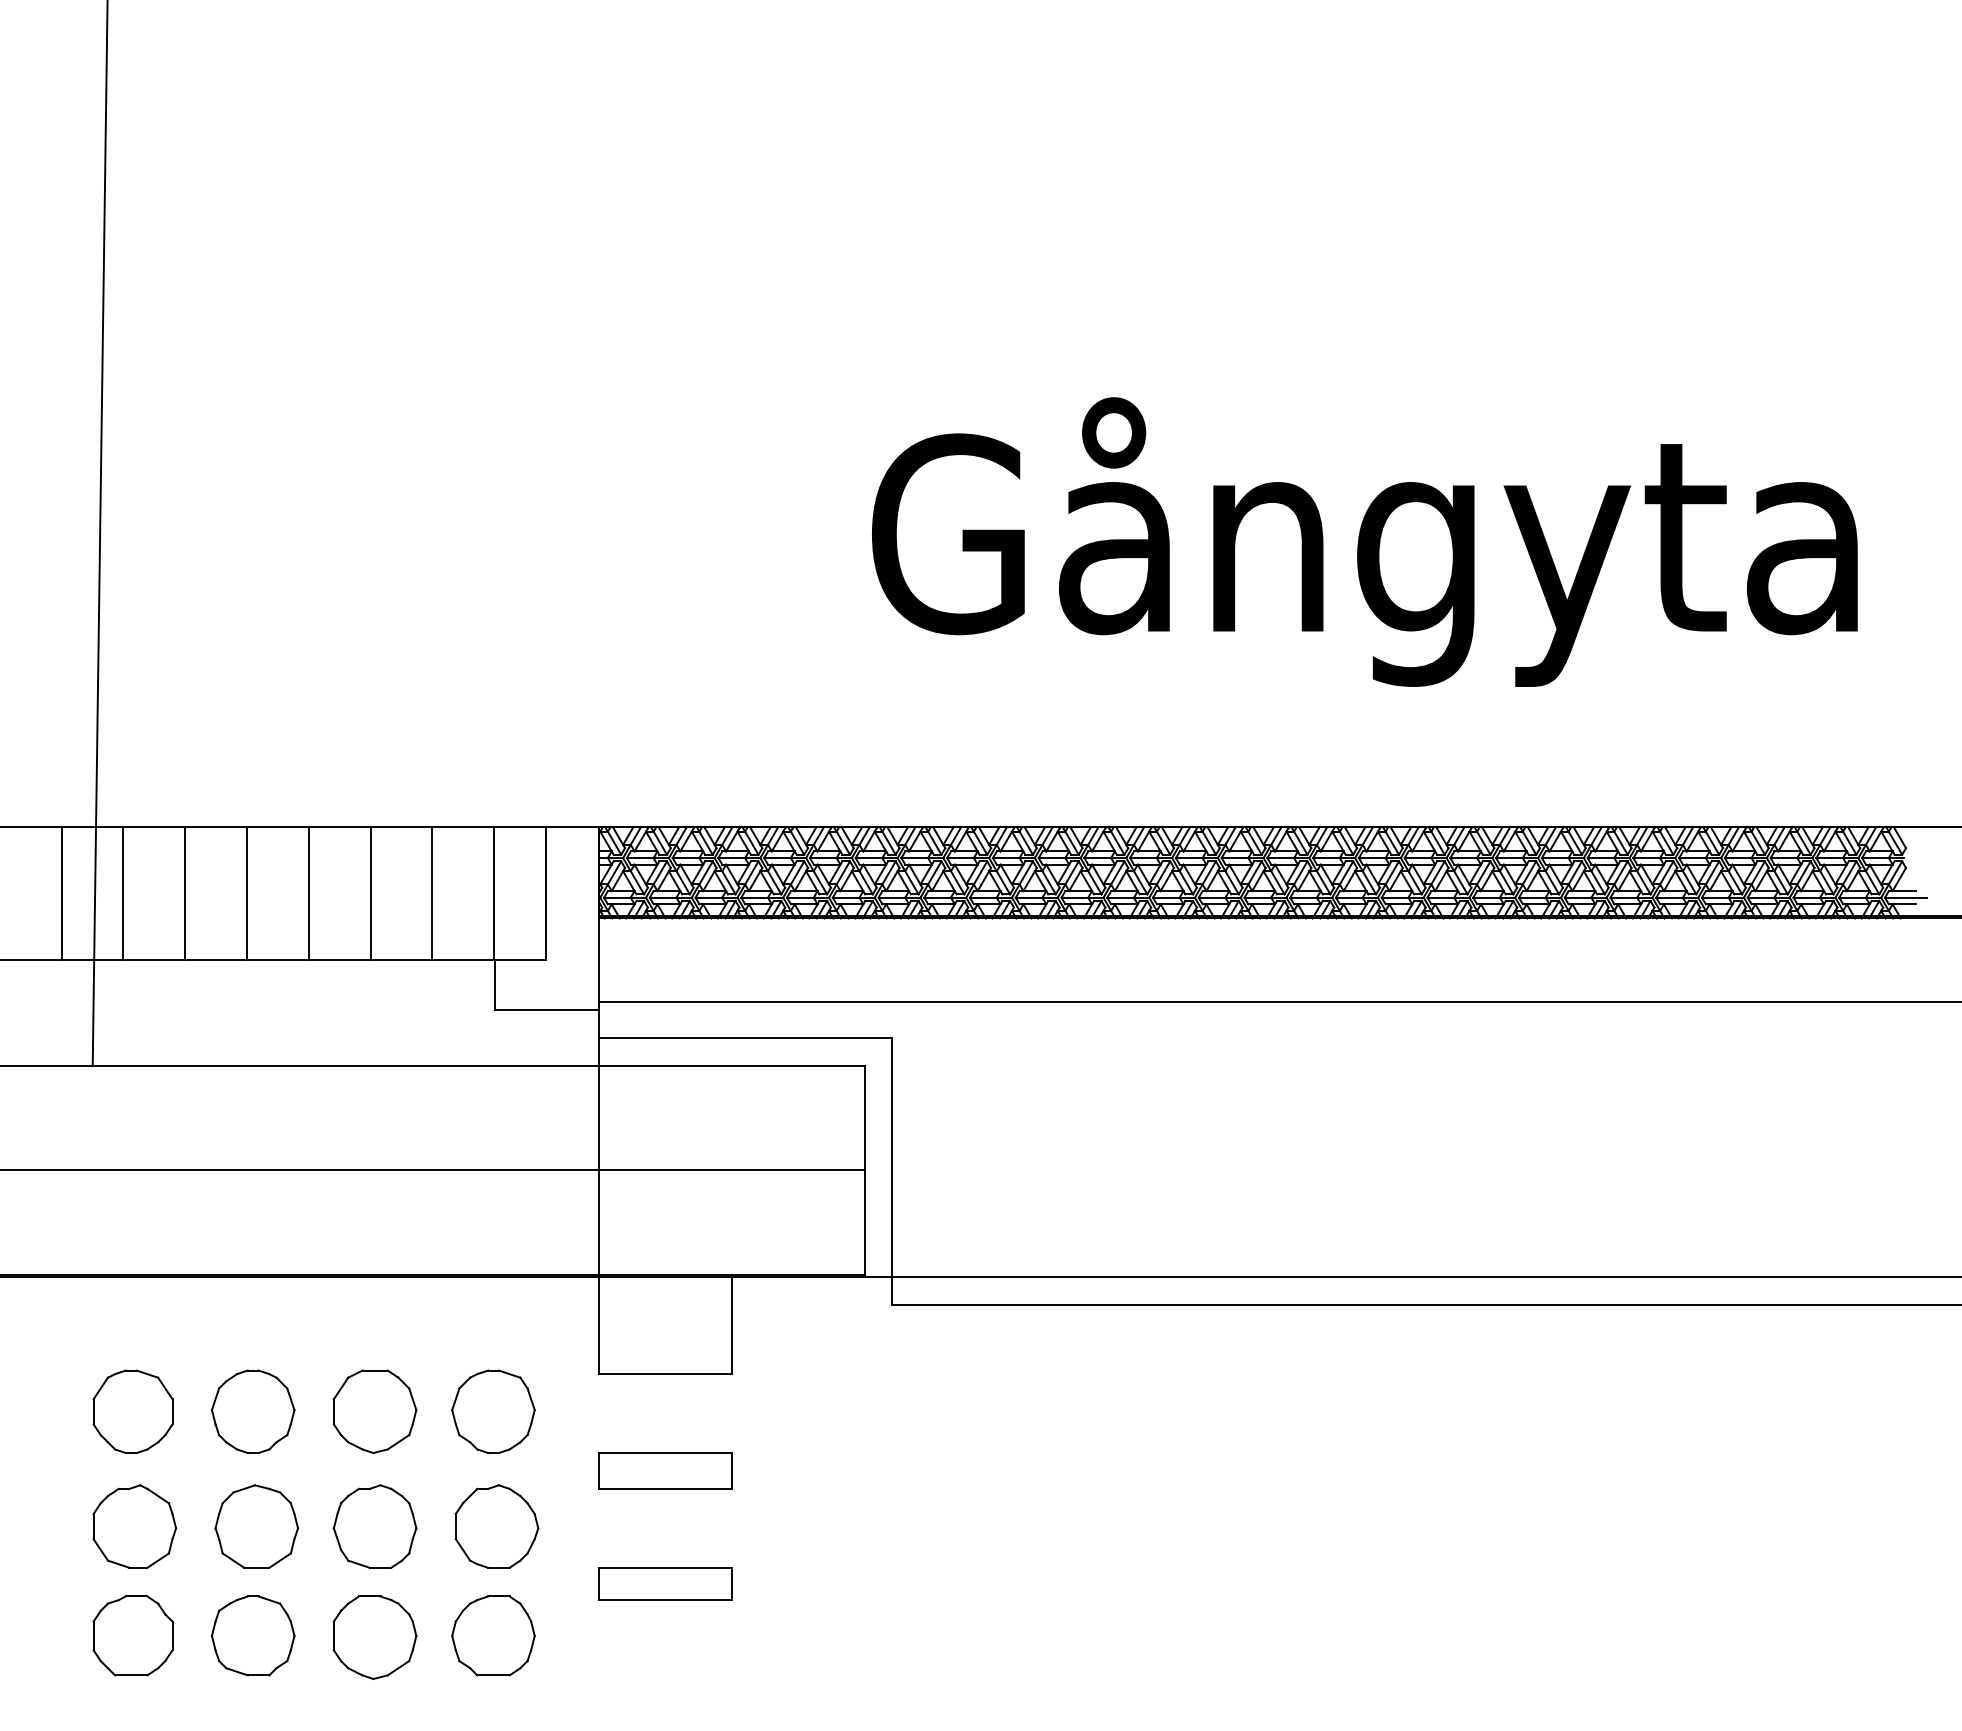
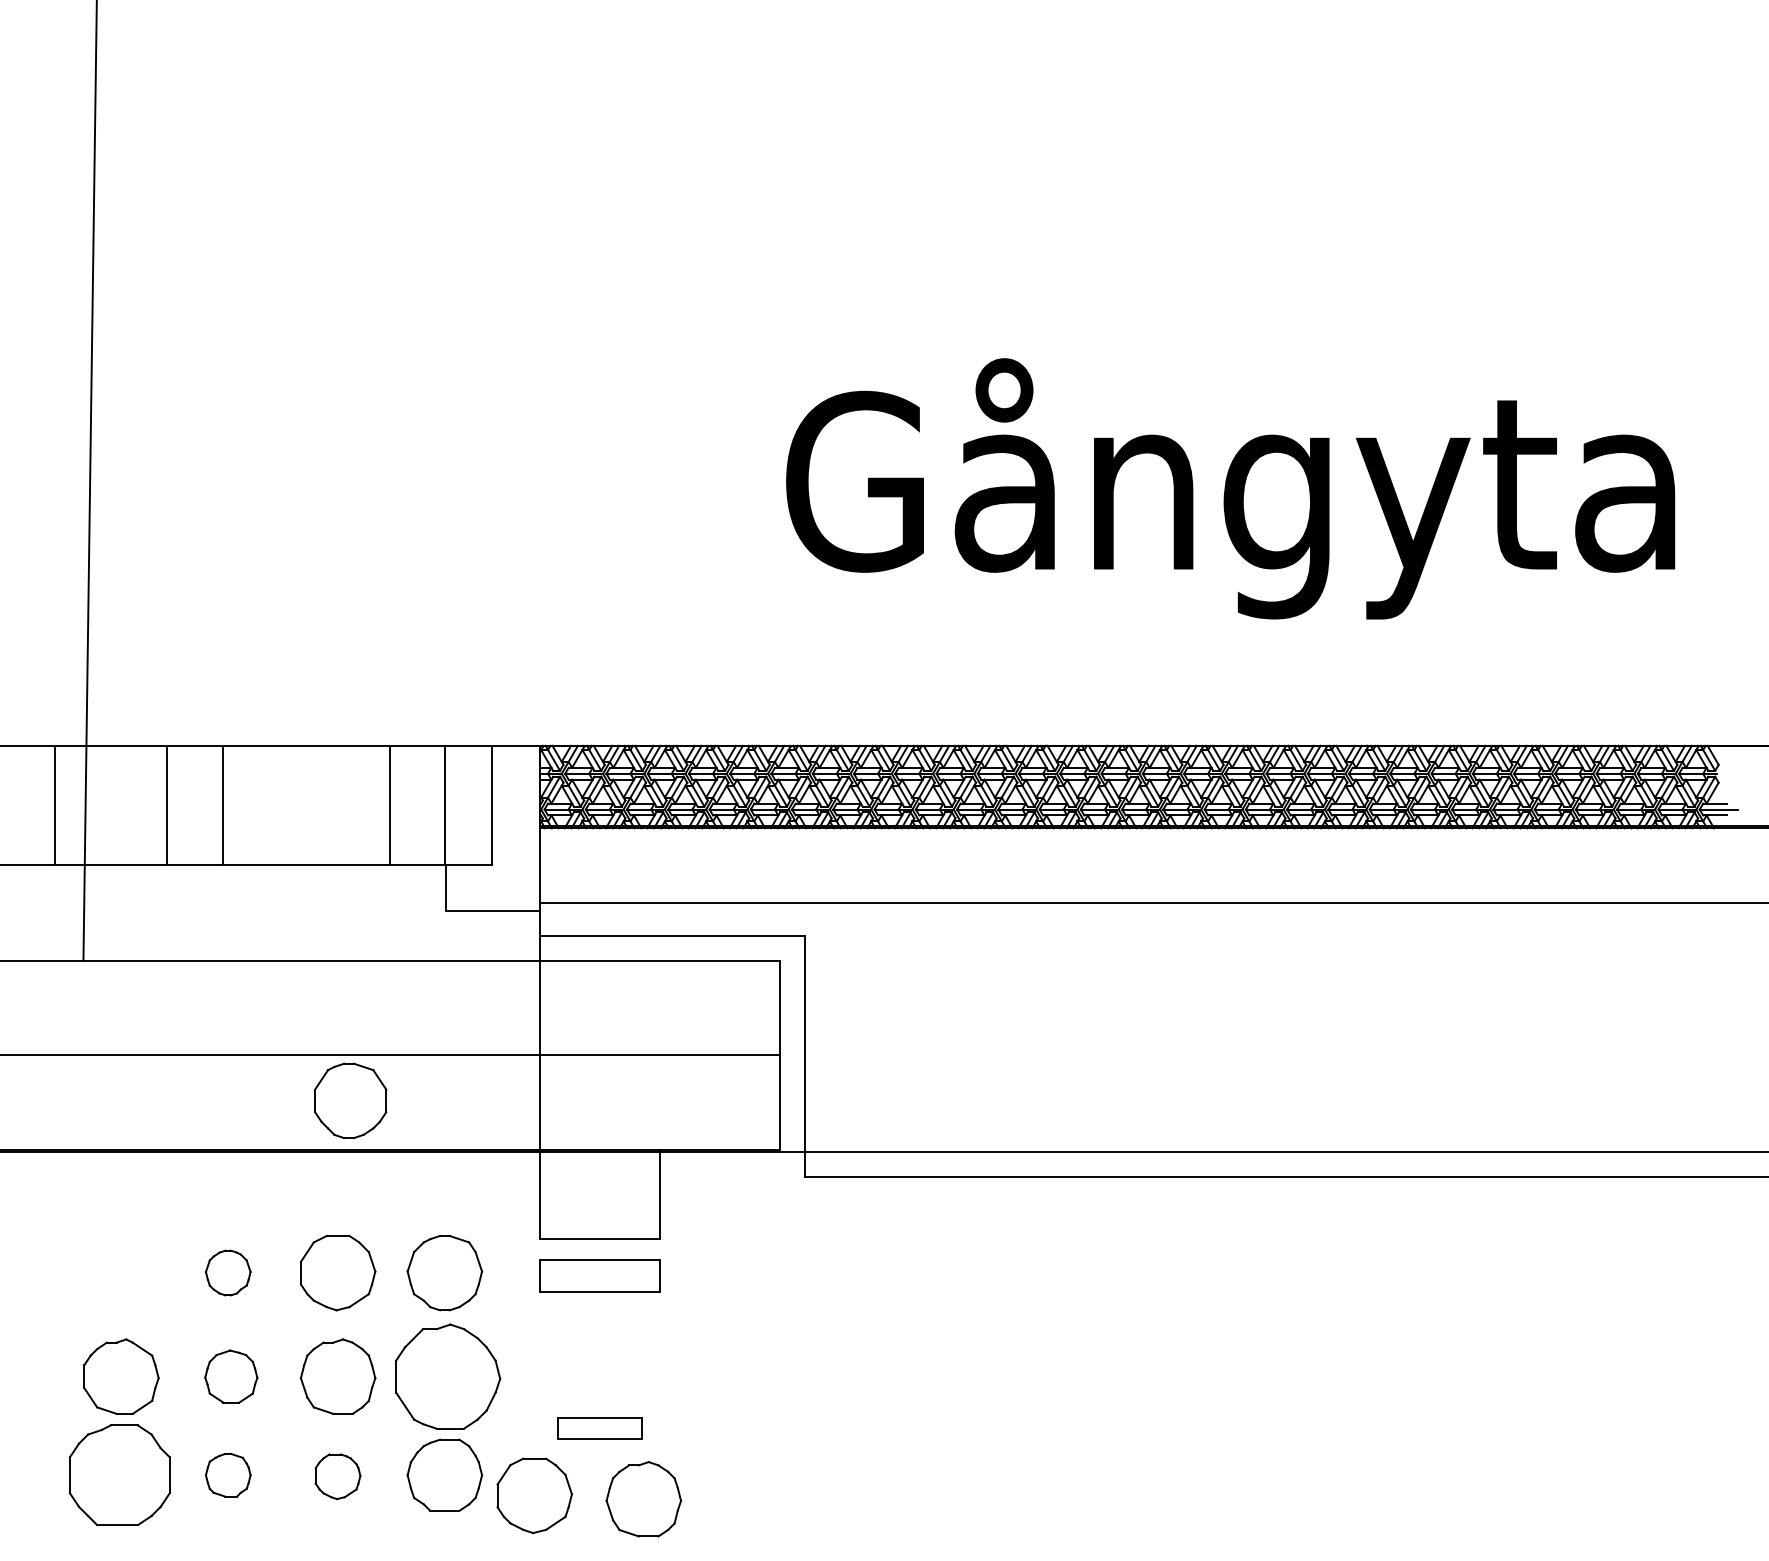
line: (123, 893) -> (111, 805), removed
line: (308, 893) -> (278, 805), removed
line: (370, 893) -> (333, 805), removed
part: (132, 1411) -> (350, 1100), moved
part: (253, 1411) -> (228, 1272), size x0.6
part: (665, 1470) -> (599, 1275), moved
part: (256, 1526) -> (231, 1376), size x0.7
part: (496, 1526) -> (447, 1376), size x1.4
part: (665, 1583) -> (599, 1427), size x0.7
part: (132, 1635) -> (119, 1474), size x1.4
part: (253, 1635) -> (228, 1474), size x0.6
part: (374, 1637) -> (337, 1476), size x0.6
part: (592, 1658) -> (534, 1495), added
part: (713, 1662) -> (643, 1499), added

